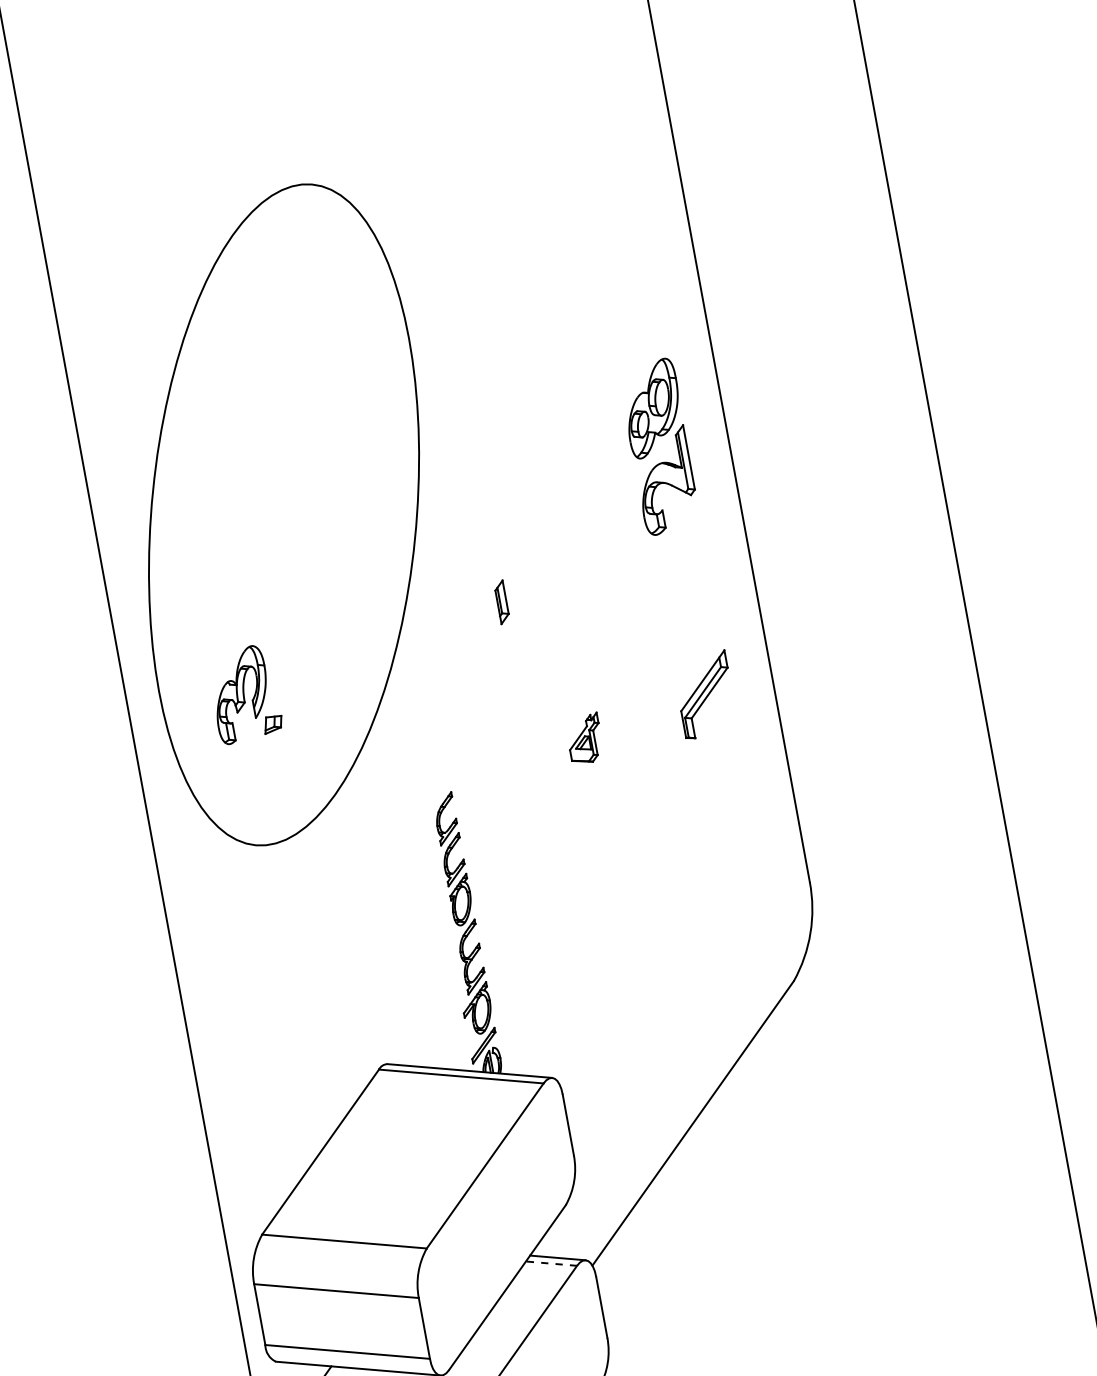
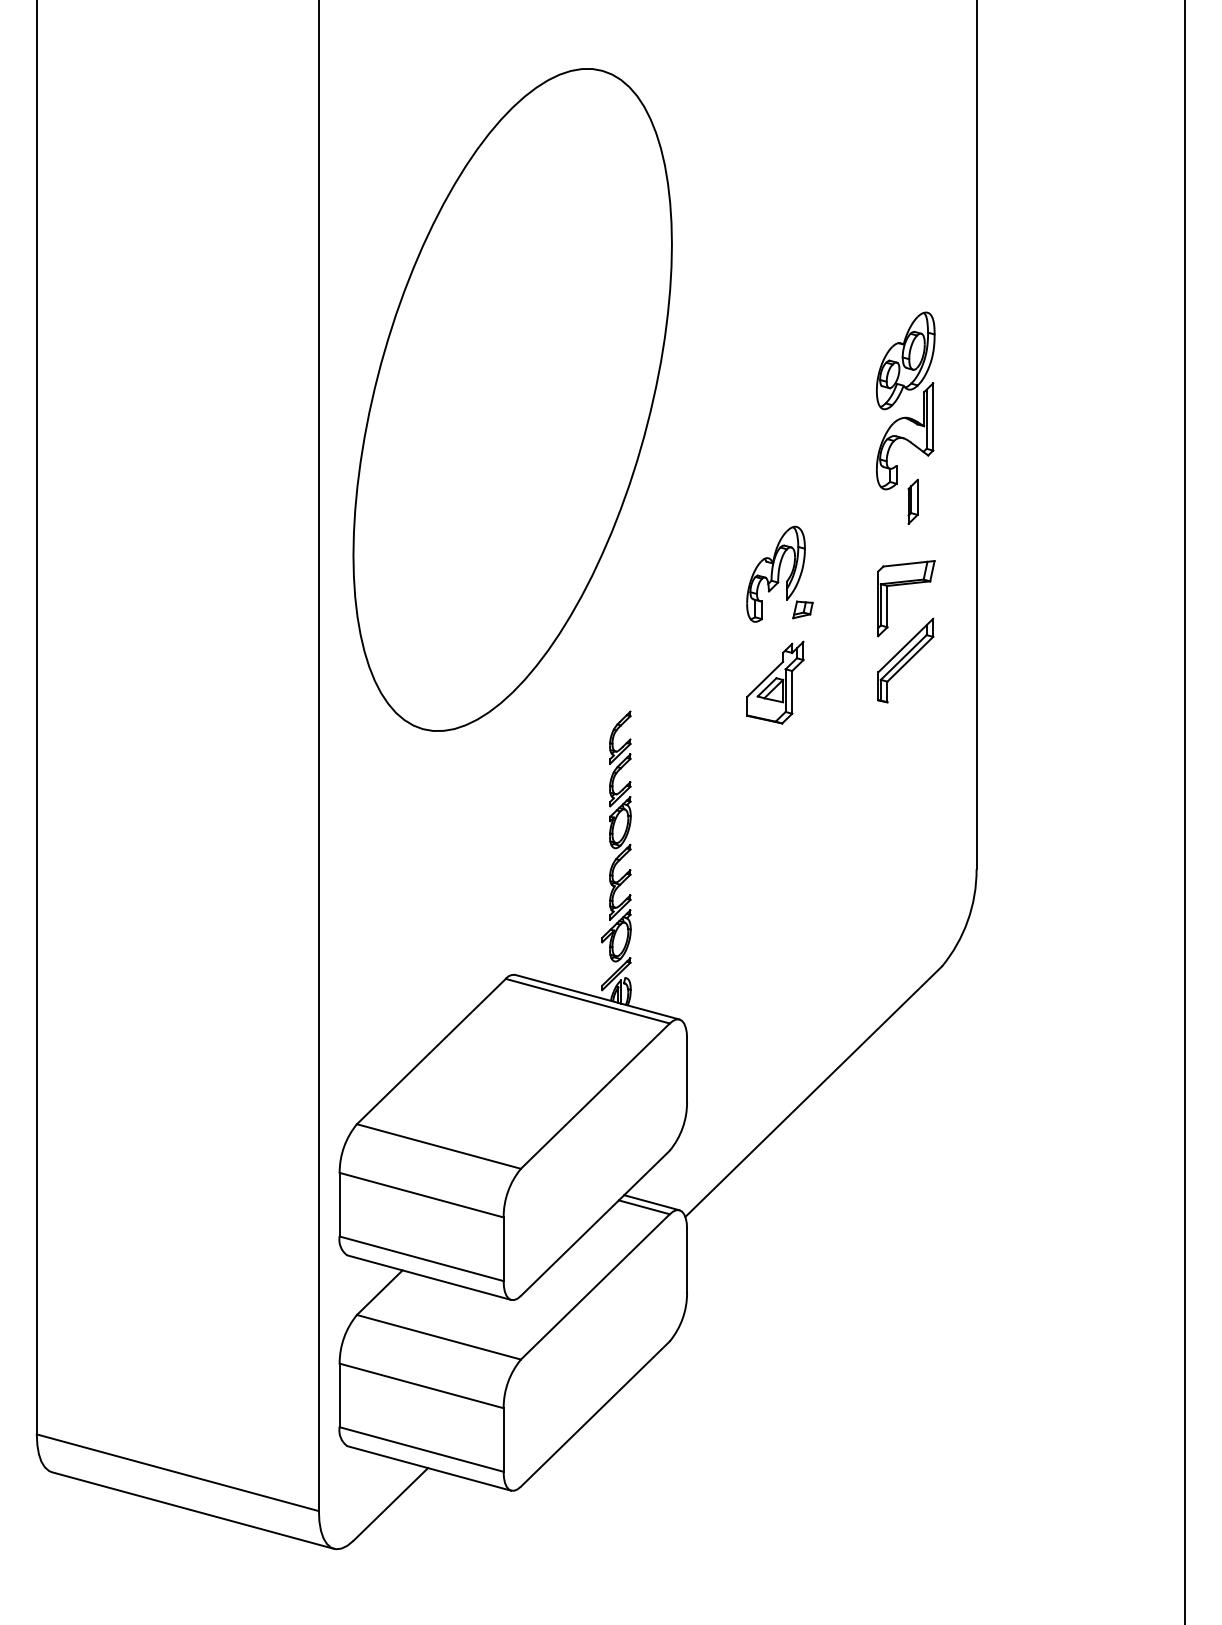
part: (501, 602) -> (912, 501), moved
part: (690, 623) -> (903, 585), added
part: (244, 693) -> (779, 573), moved
part: (584, 738) -> (775, 682), size x1.67
line: (550, 1263) -> (643, 1207), dashed -> solid

